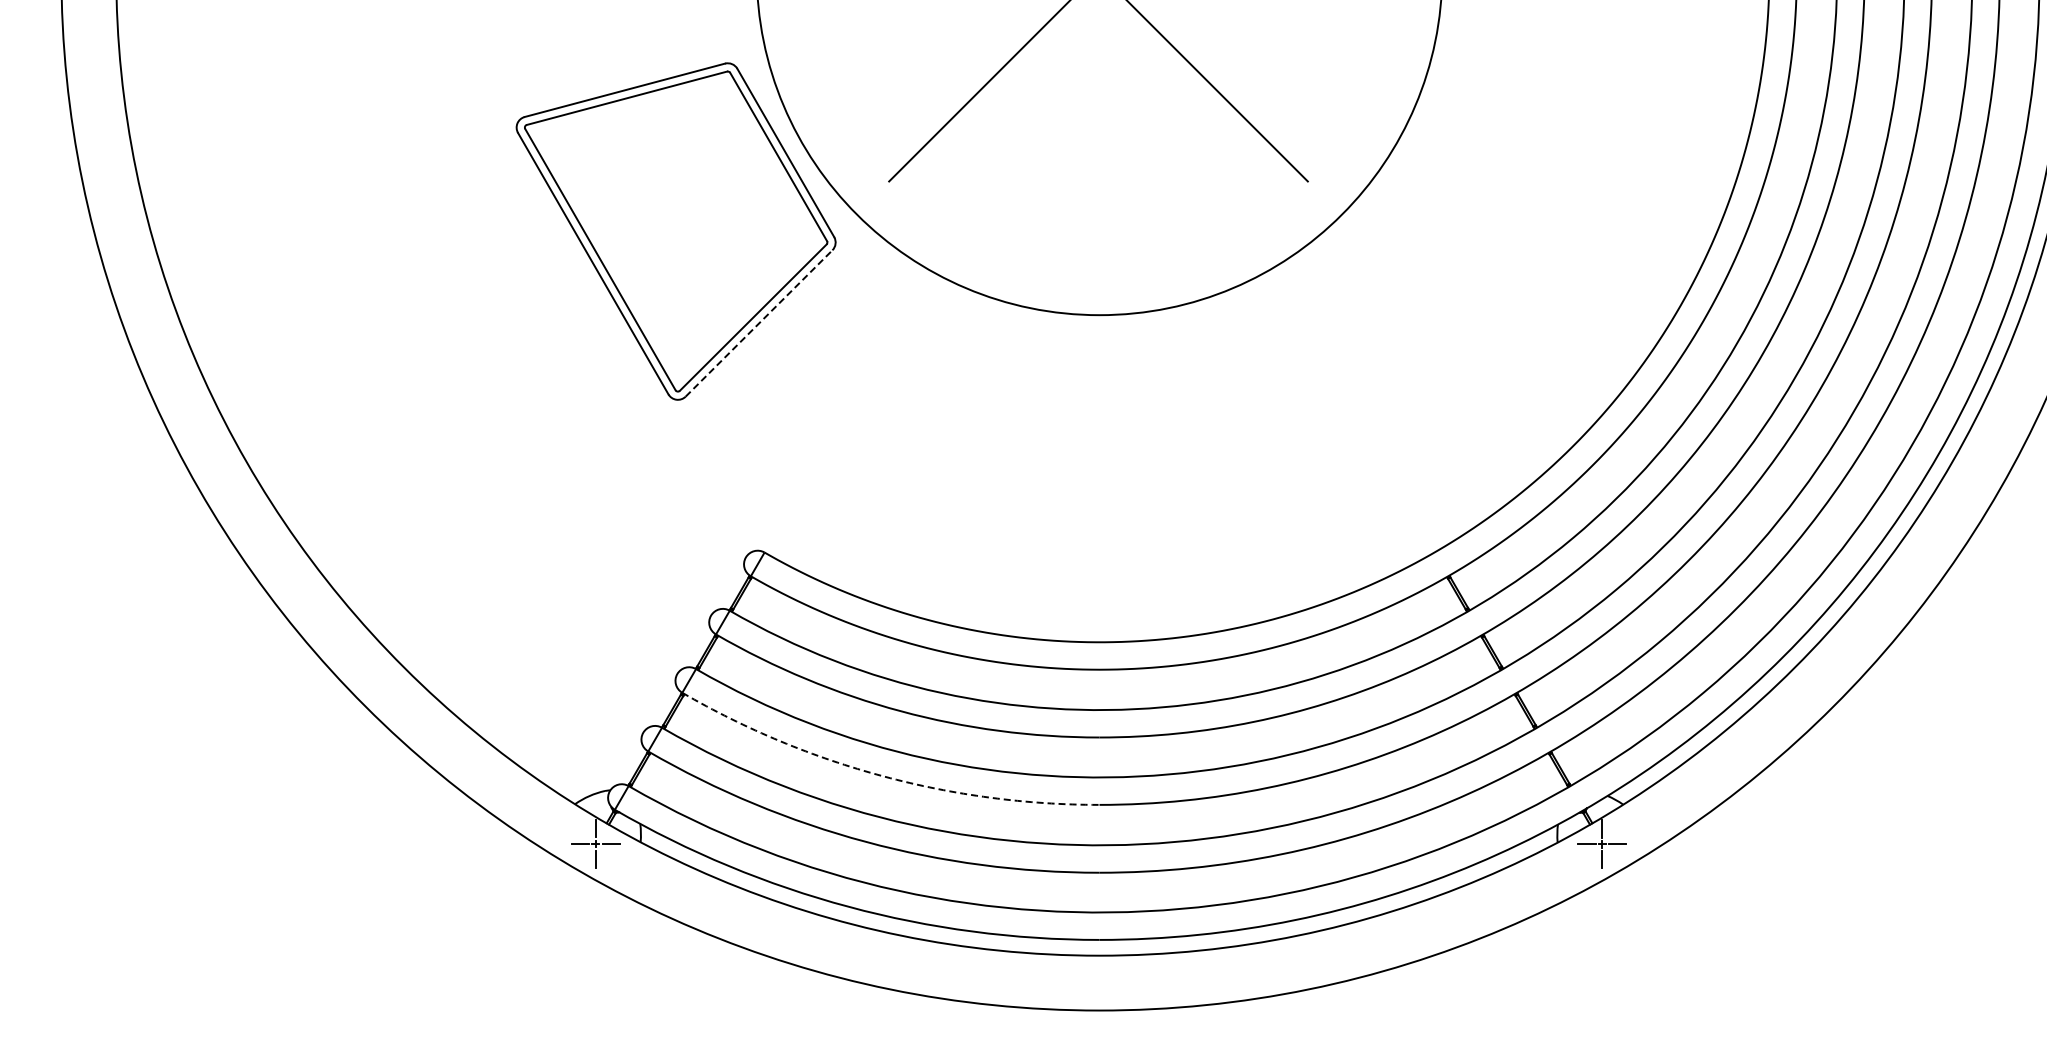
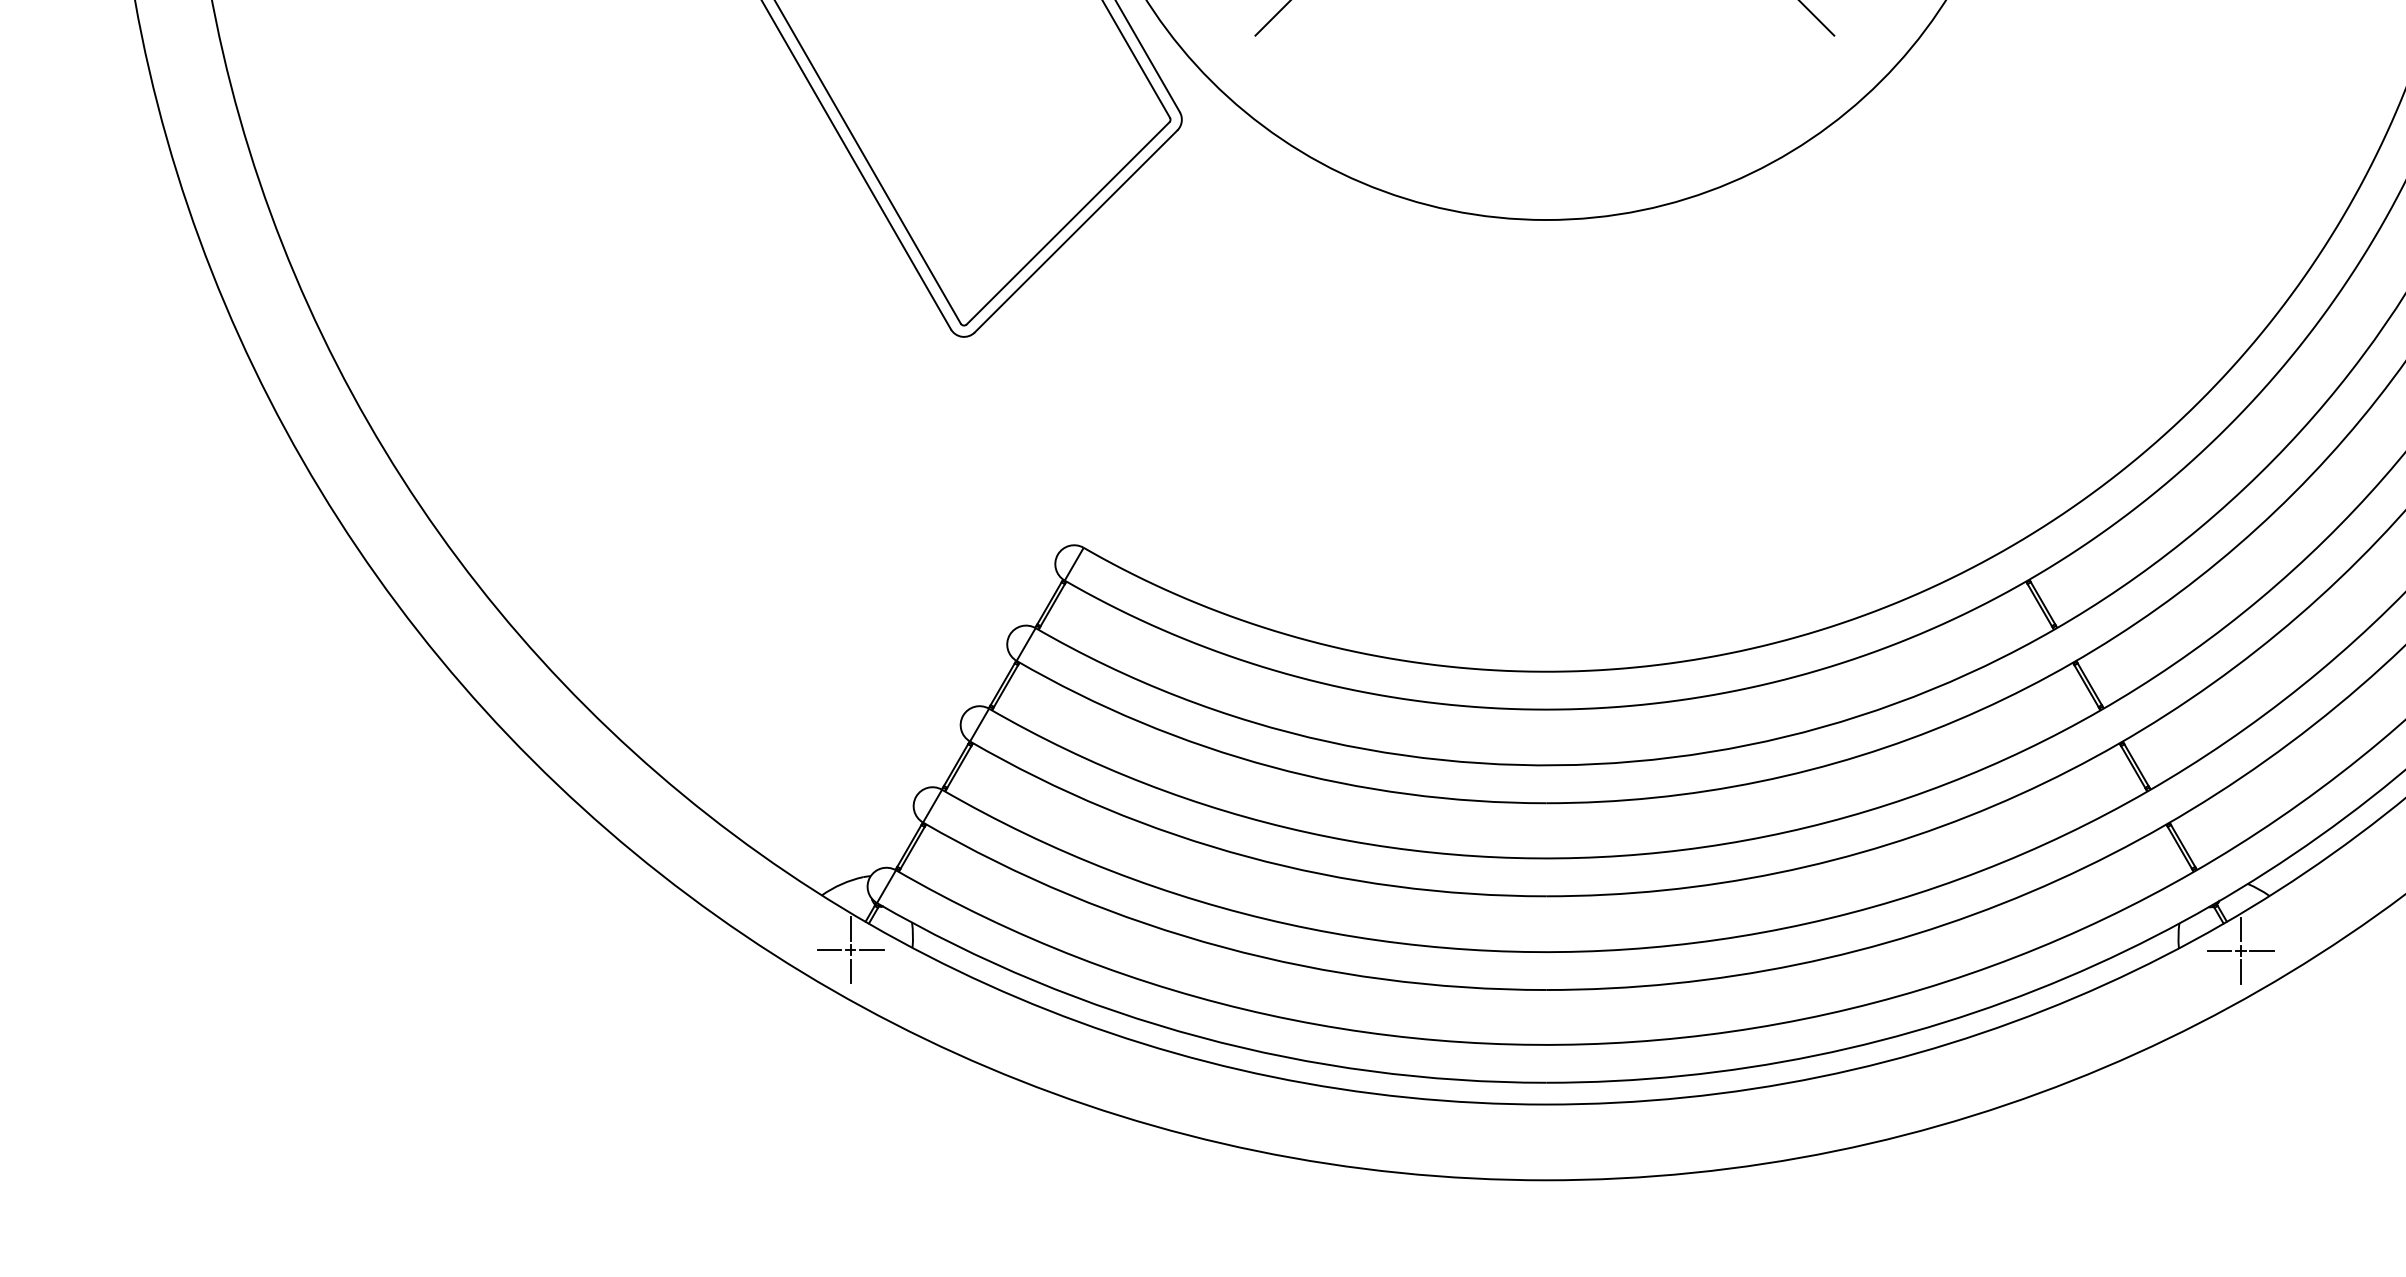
line: (759, 323) -> (1076, 231), dashed -> solid
arc: (883, 776) -> (1247, 857), dashed -> solid

